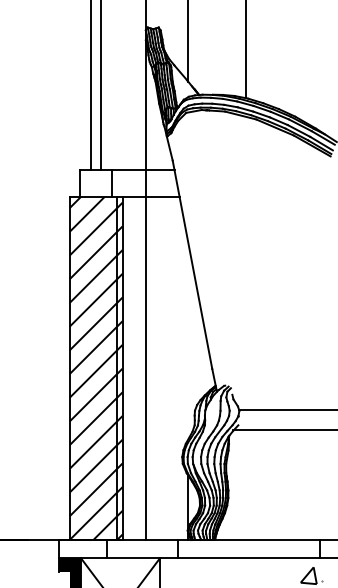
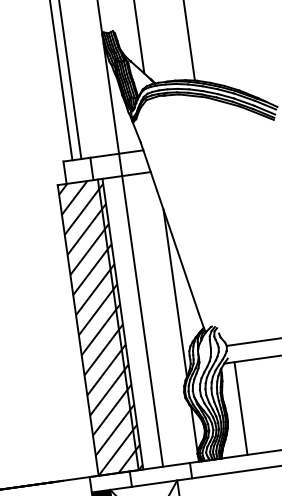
line: (188, 340) -> (175, 292), added
line: (245, 484) -> (240, 407), added

